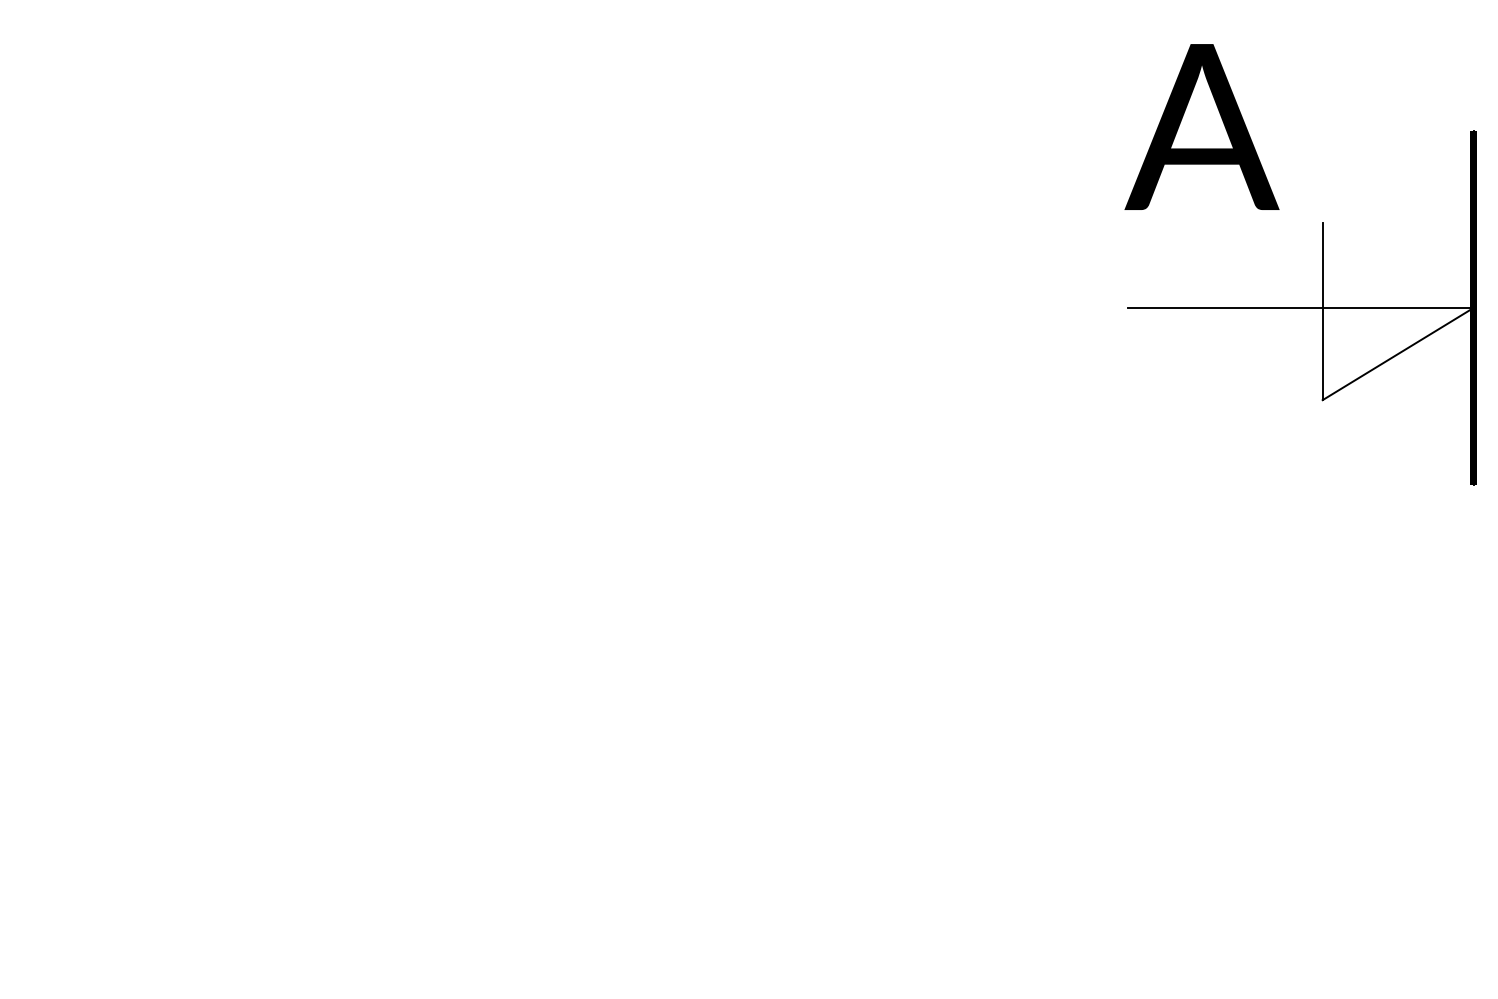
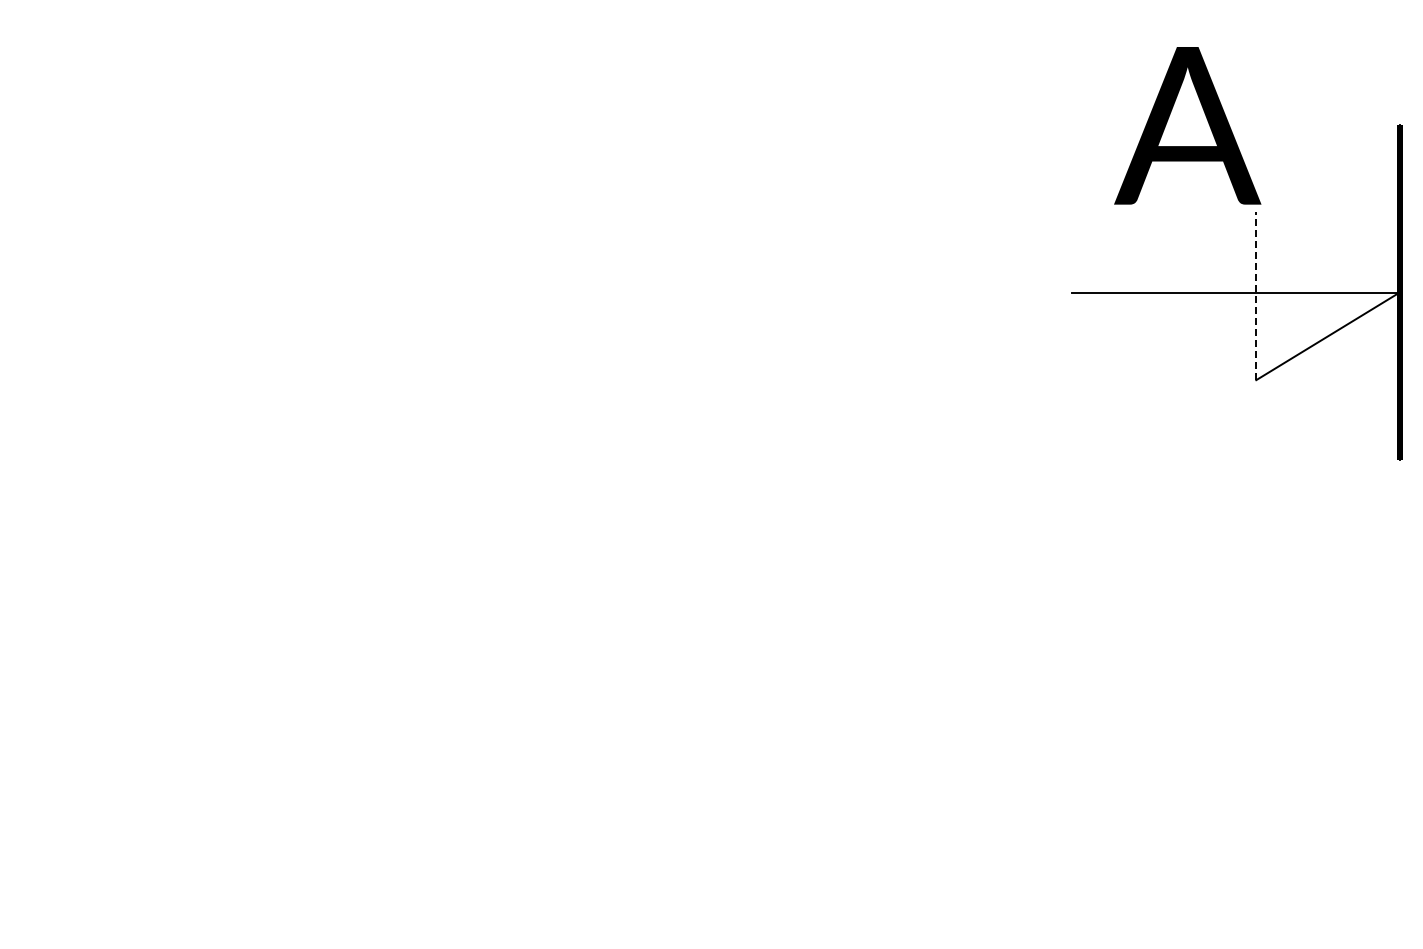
text: (1201, 126) -> (1187, 125), moved
line: (1322, 311) -> (1256, 295), solid -> dashed

